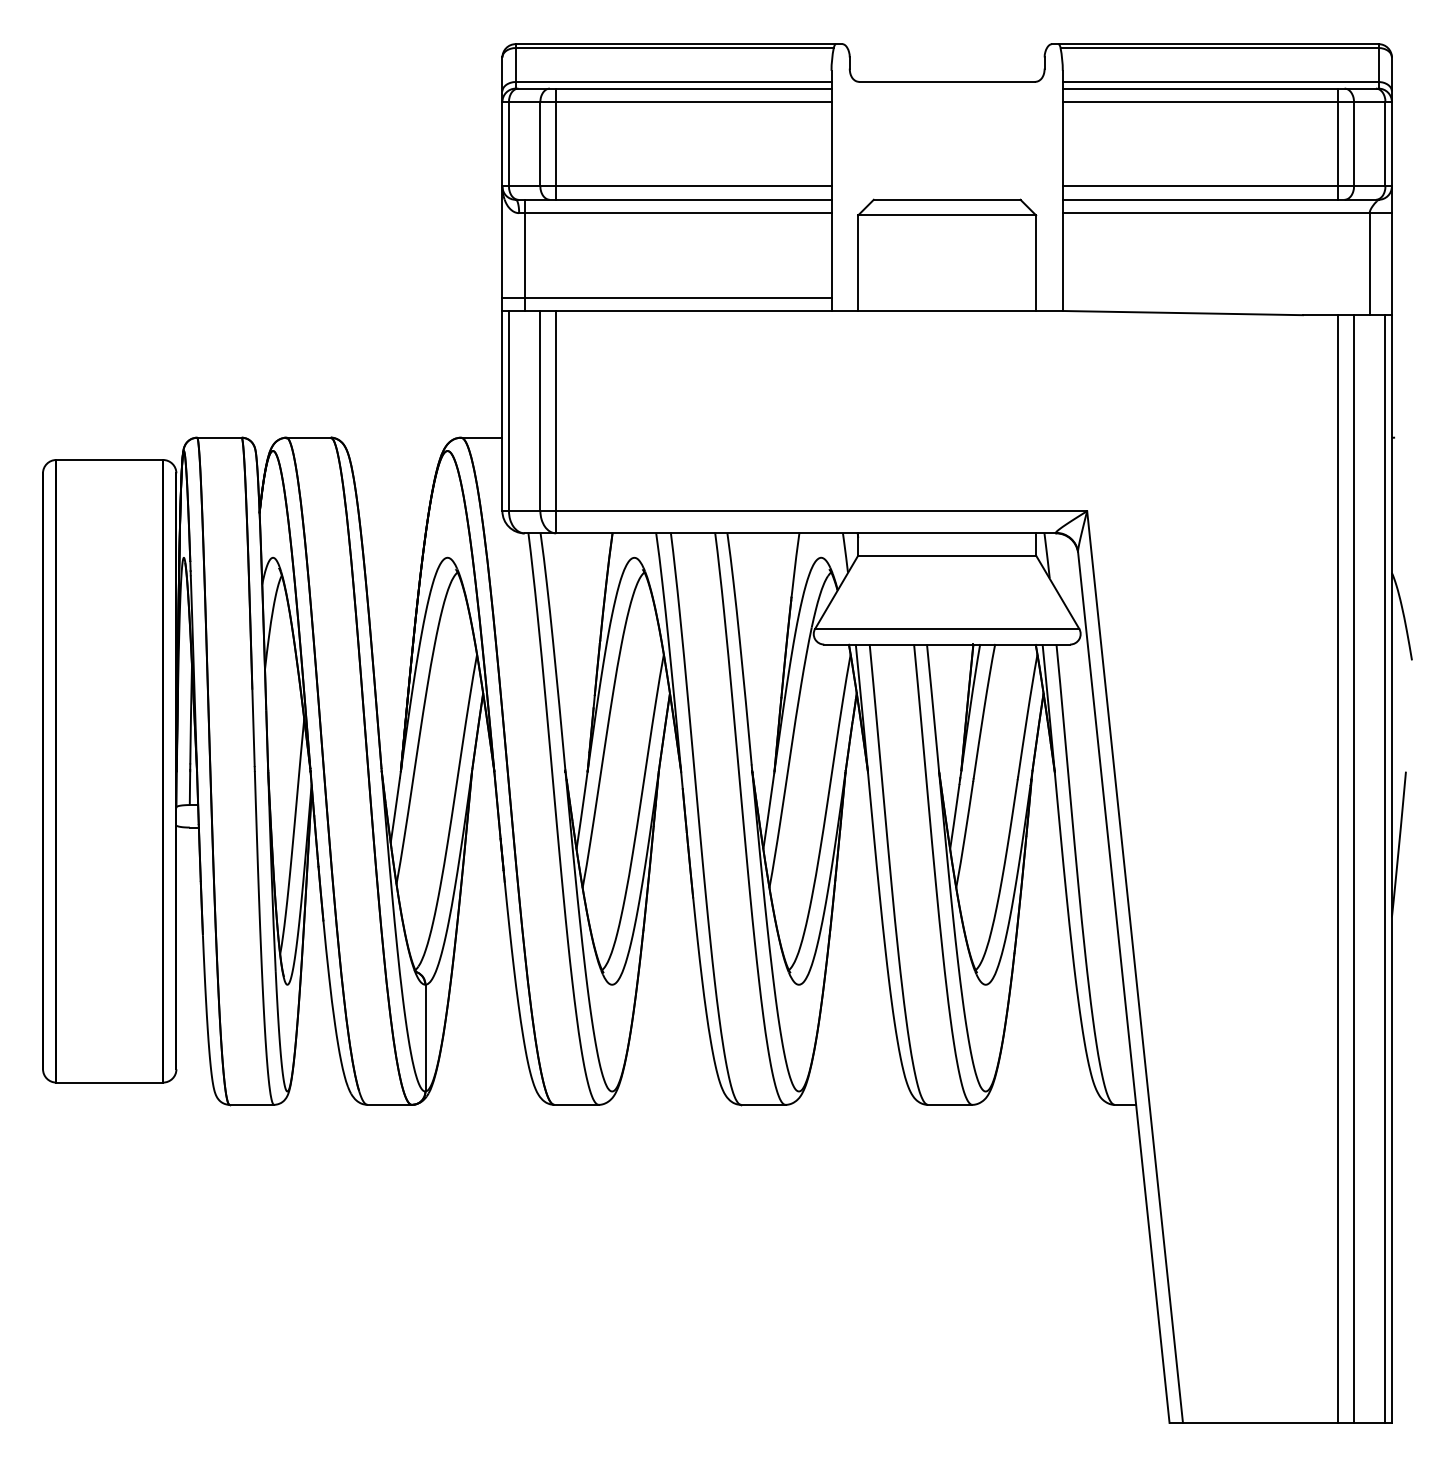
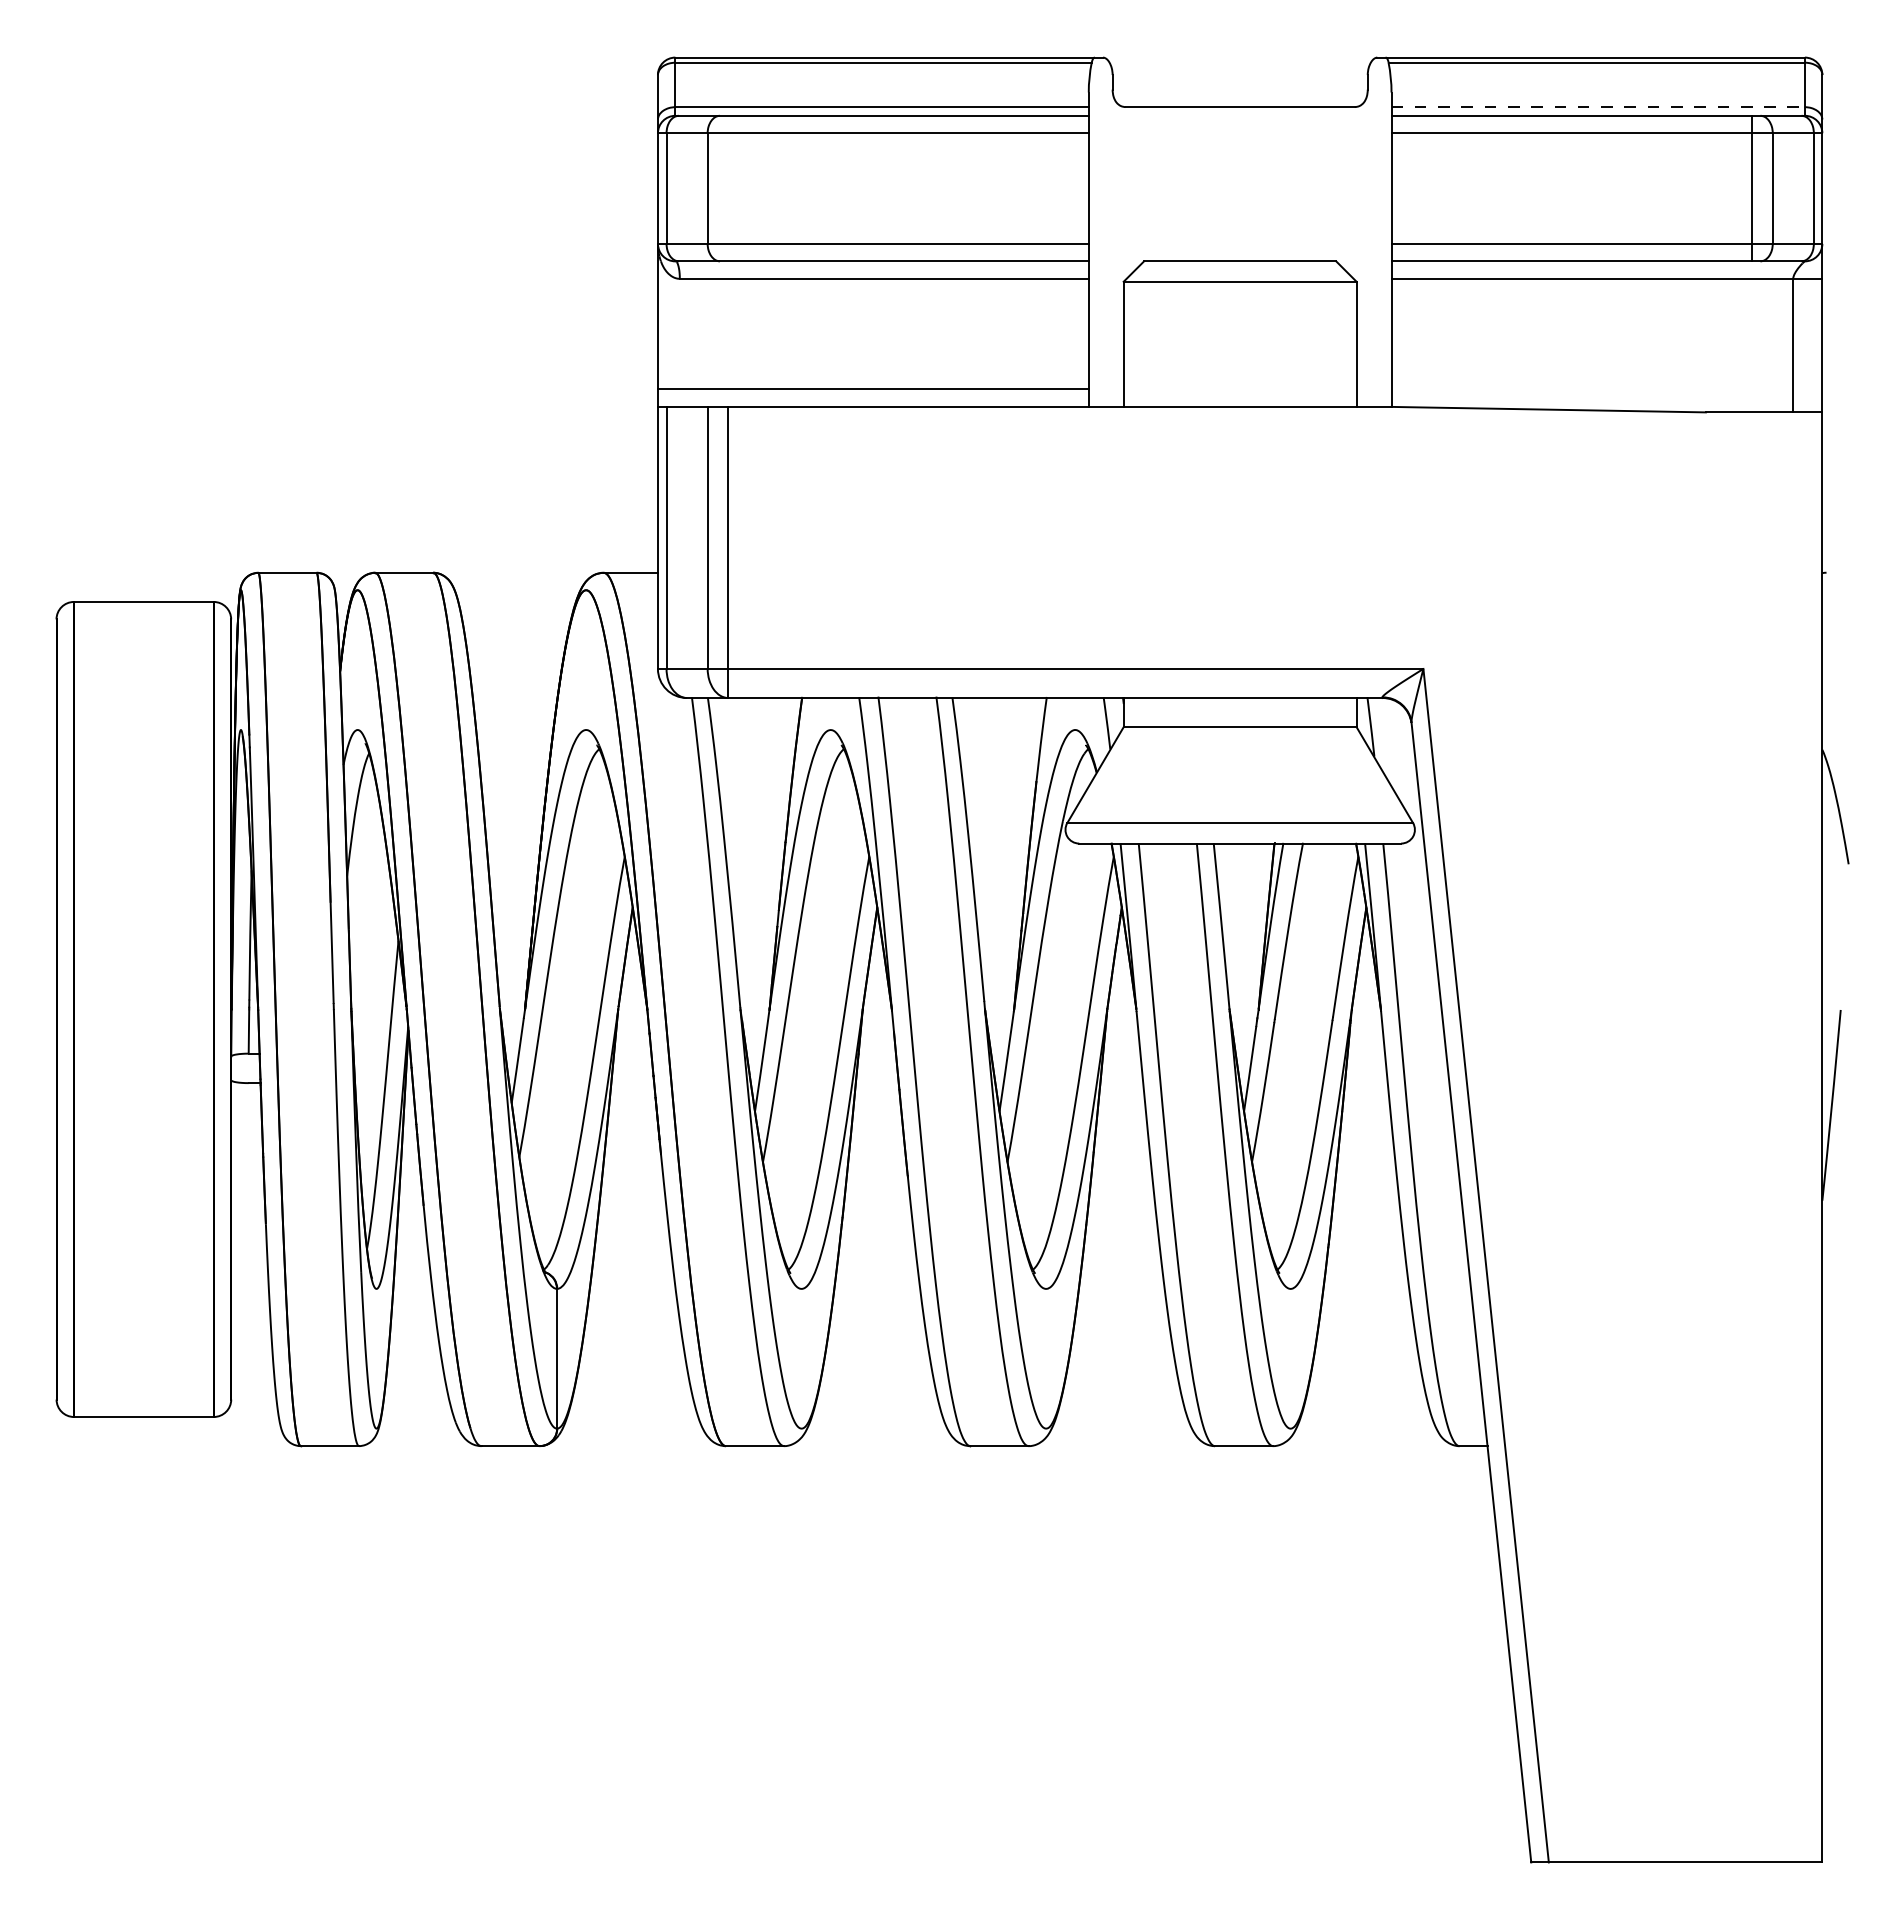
line: (1220, 82) -> (1598, 107), solid -> dashed
line: (556, 144) -> (728, 188), removed
line: (524, 254) -> (687, 333), removed
line: (1338, 869) -> (1752, 1137), removed
line: (1353, 869) -> (1772, 1137), removed
line: (1385, 869) -> (1813, 1137), removed

